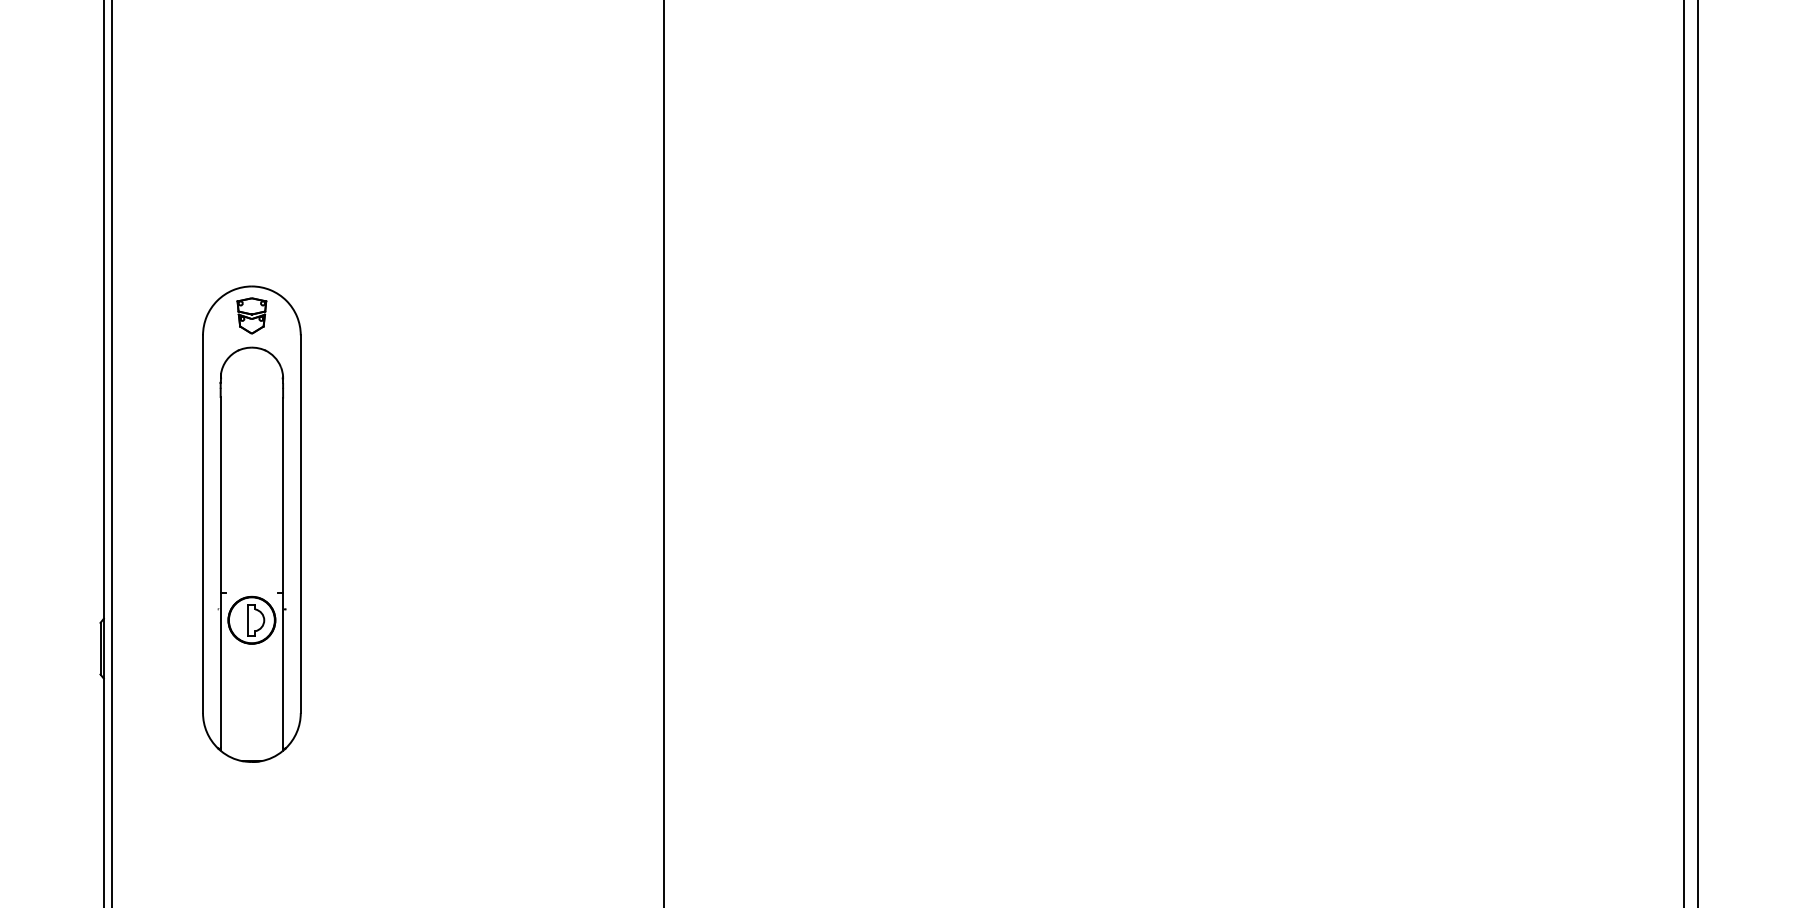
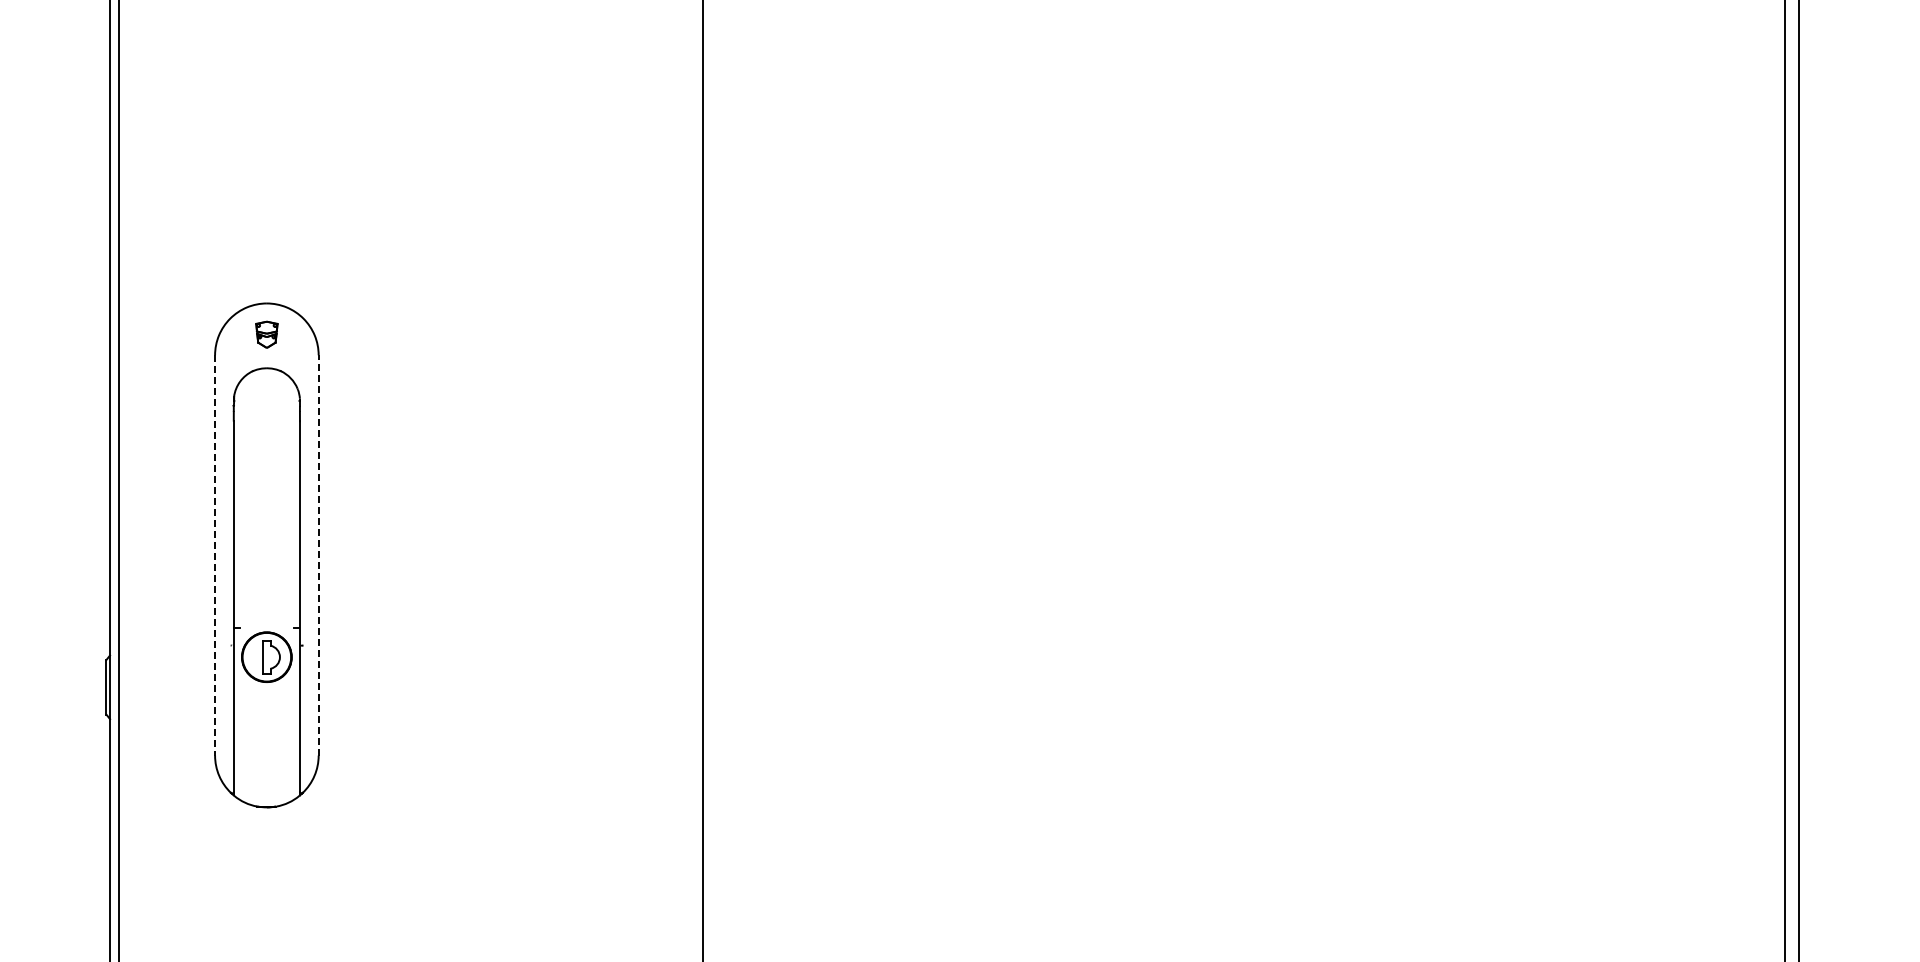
part: (251, 315) -> (266, 334), size x0.7
line: (300, 523) -> (318, 554), solid -> dashed
line: (203, 524) -> (215, 555), solid -> dashed

